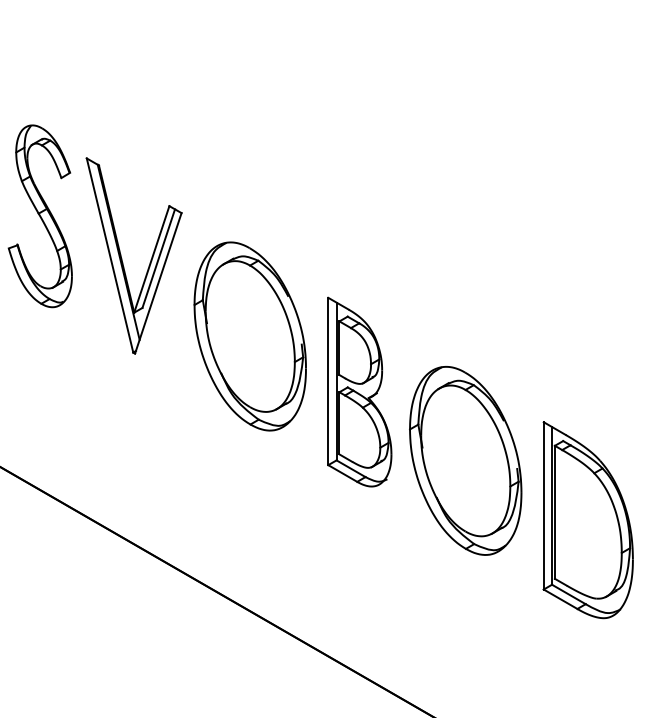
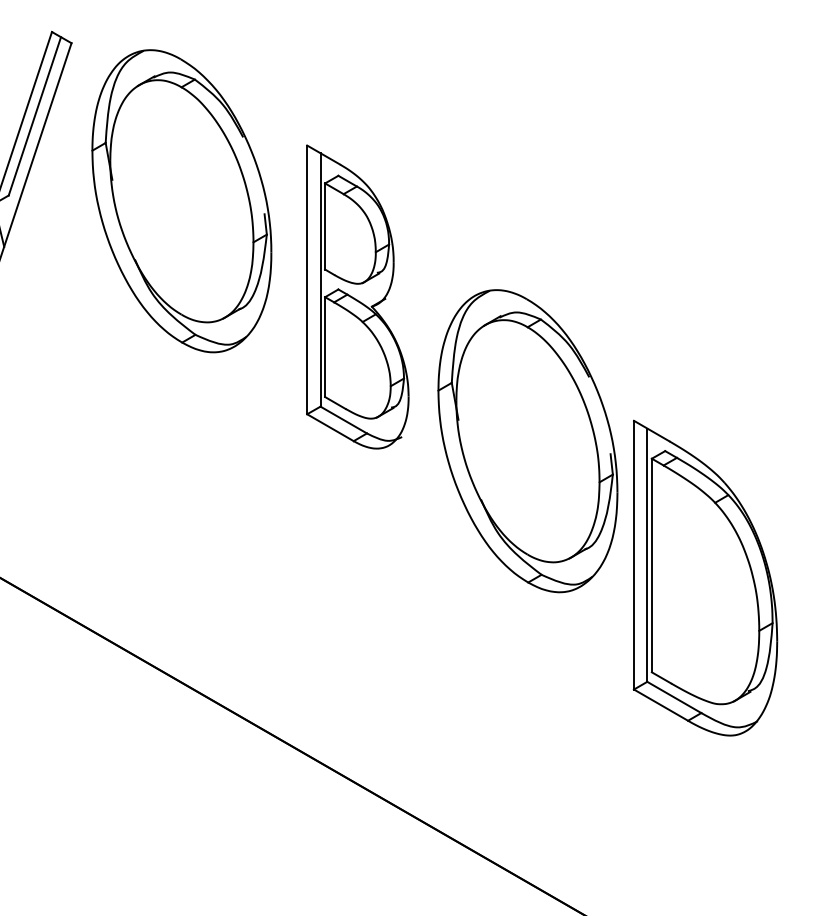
part: (249, 336) -> (180, 201), moved
part: (359, 391) -> (357, 295), moved
part: (587, 520) -> (704, 578), moved

